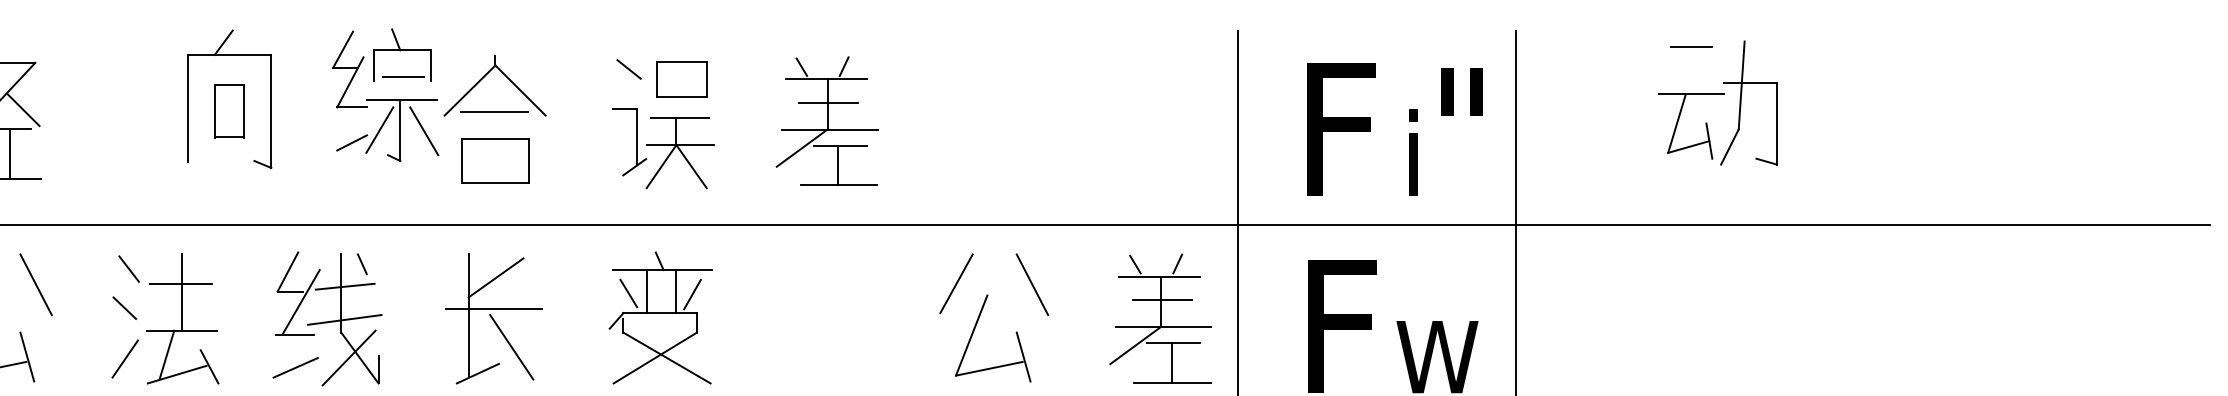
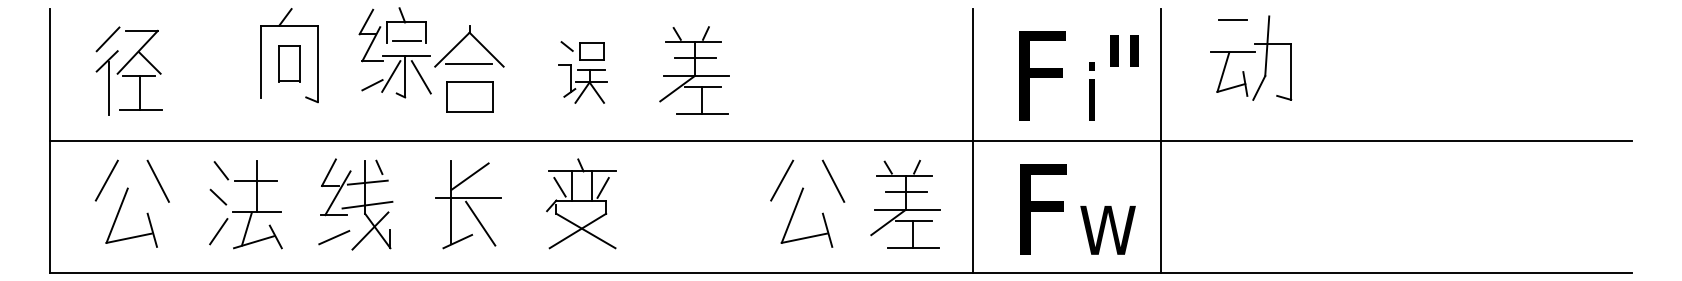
part: (1718, 102) -> (1251, 57), moved
part: (663, 124) -> (583, 72), size x0.7
part: (1160, 317) -> (905, 203), moved

